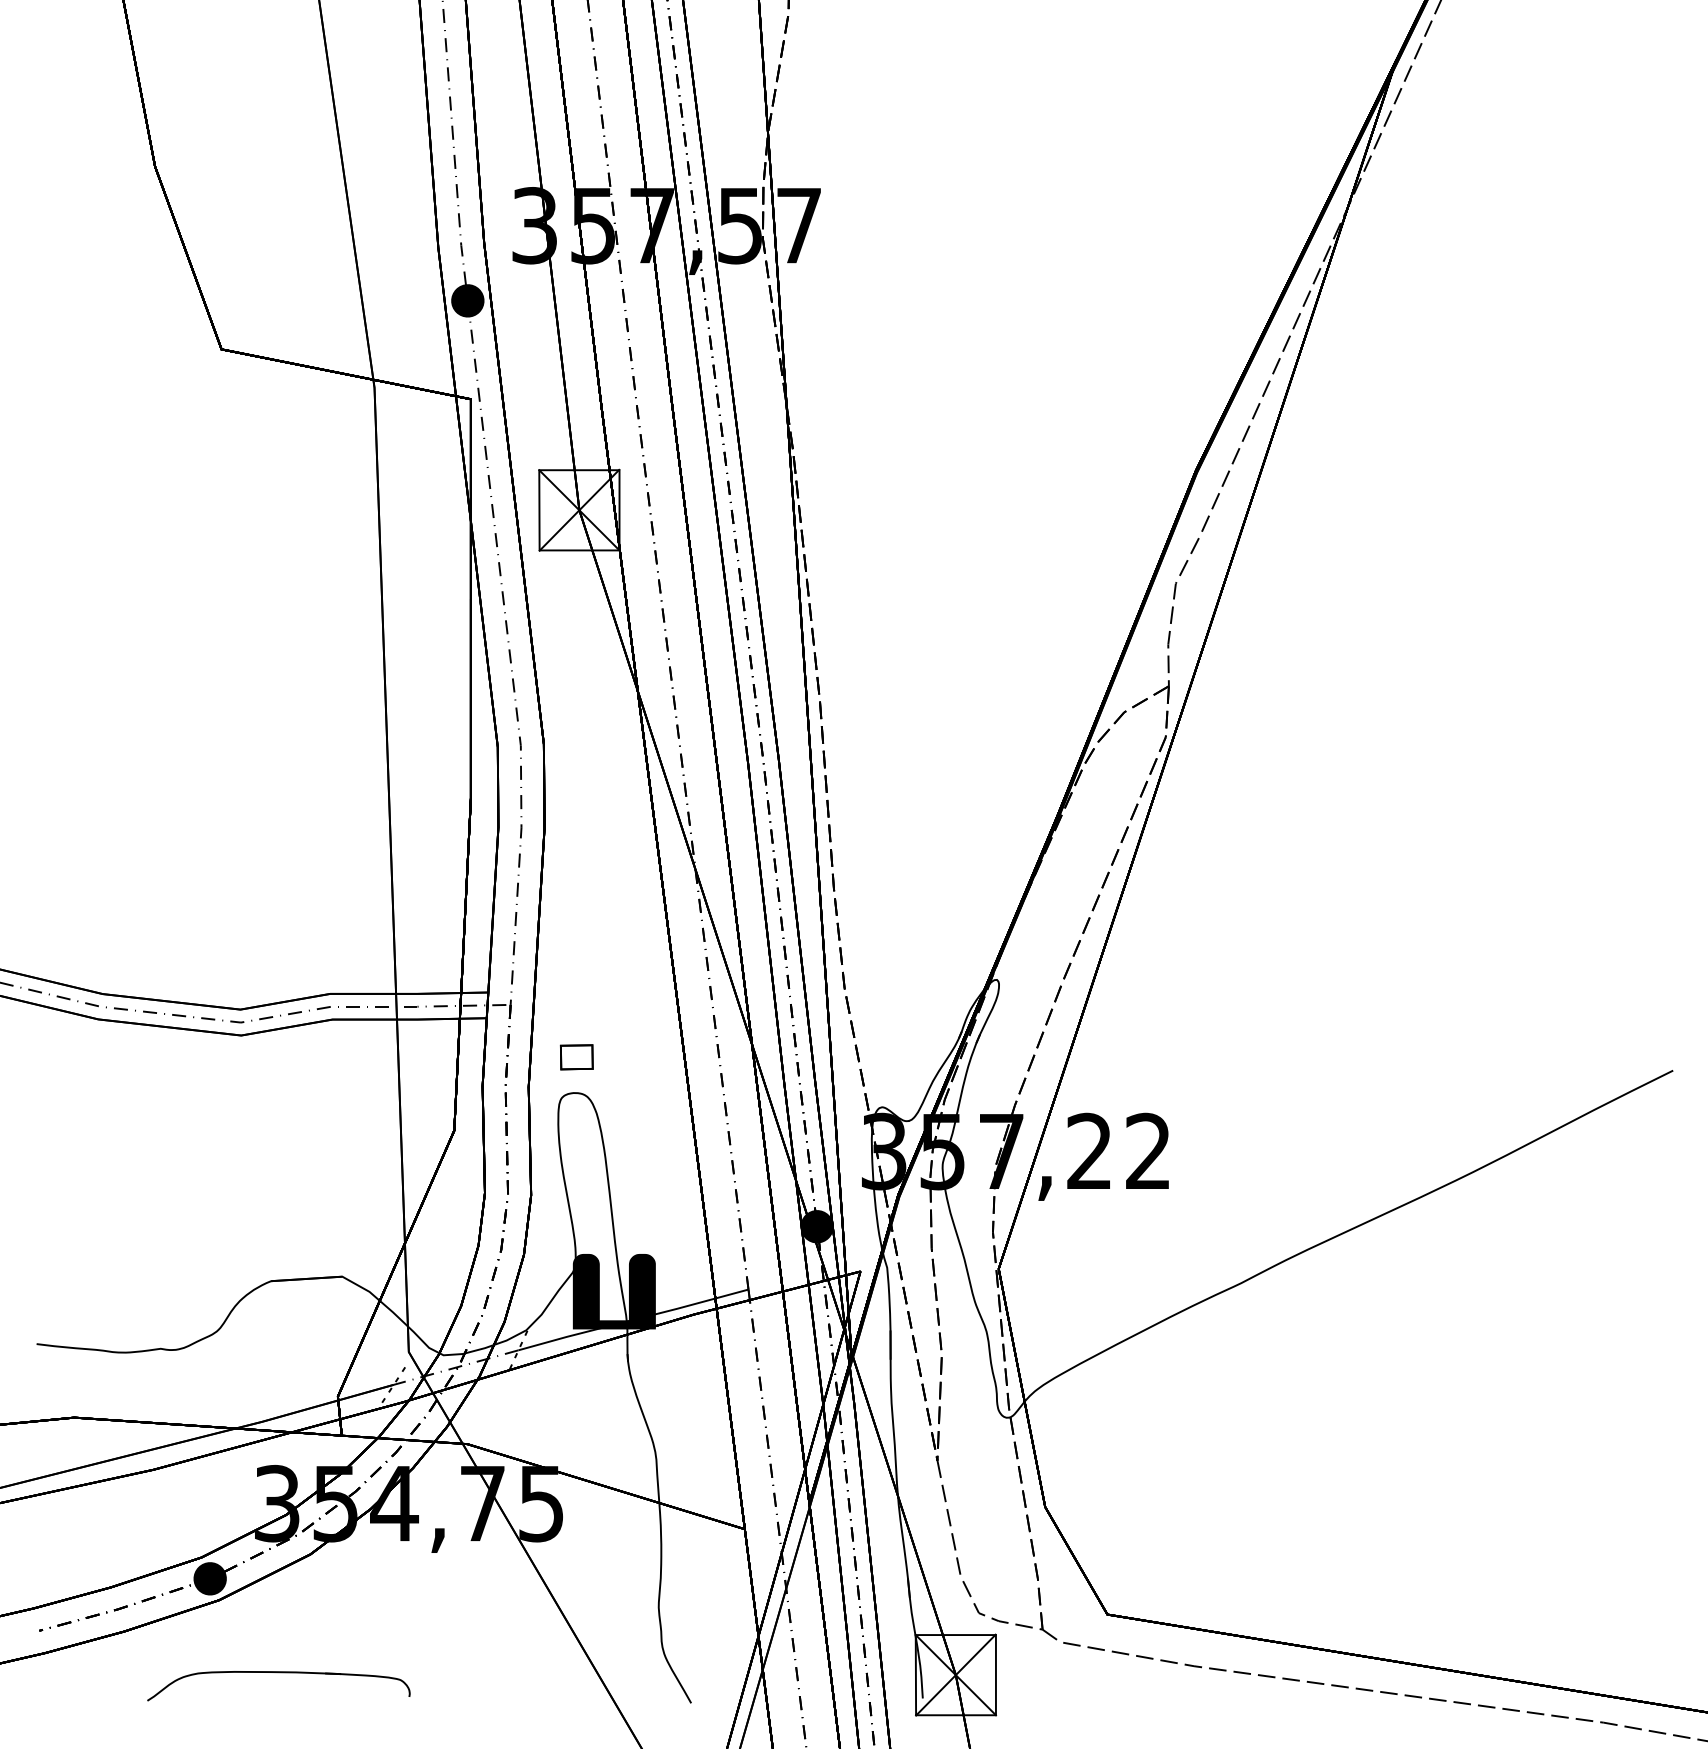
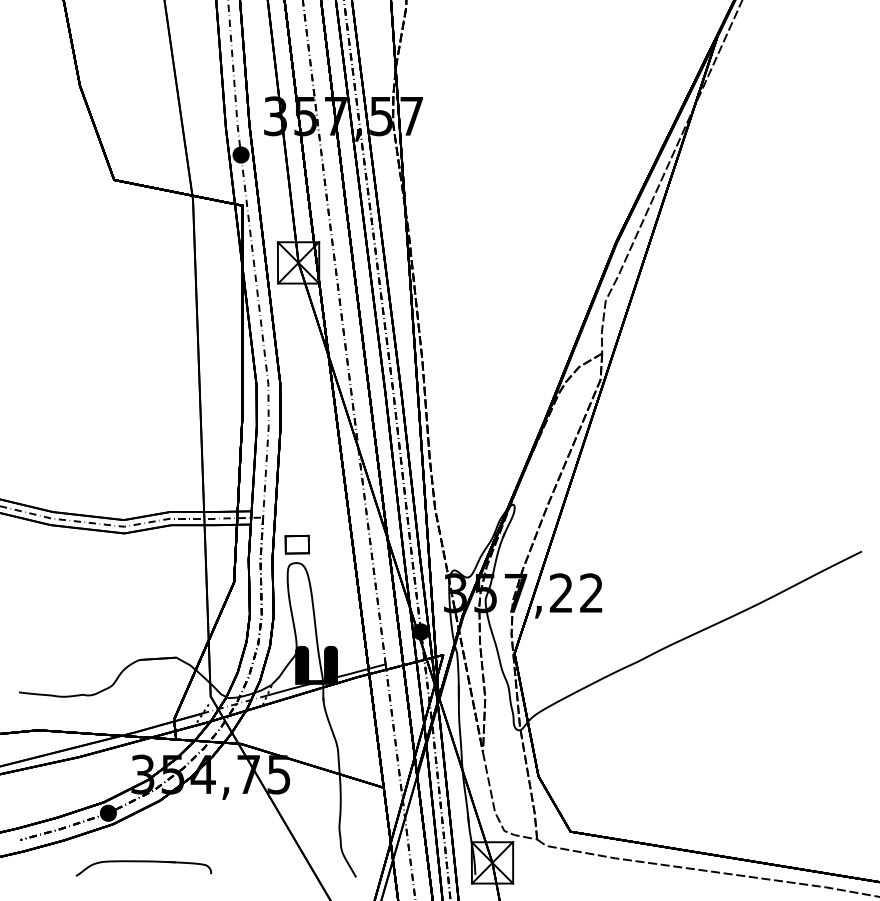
part: (575, 1056) -> (296, 544), size x1.43

